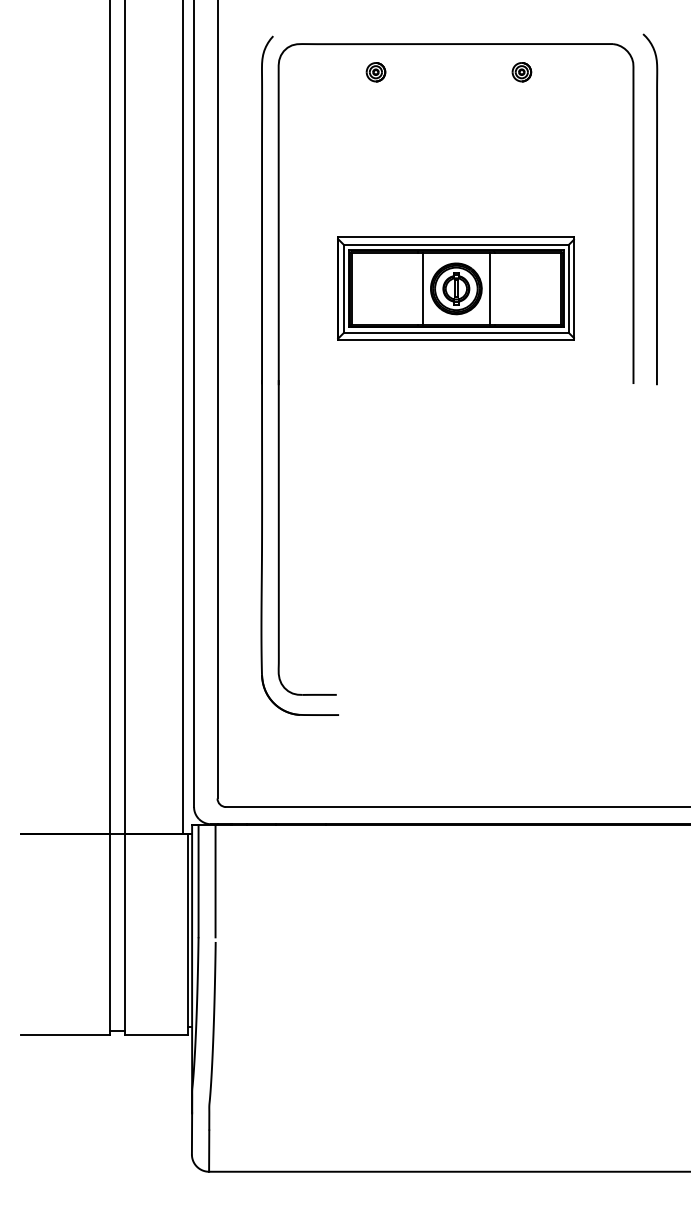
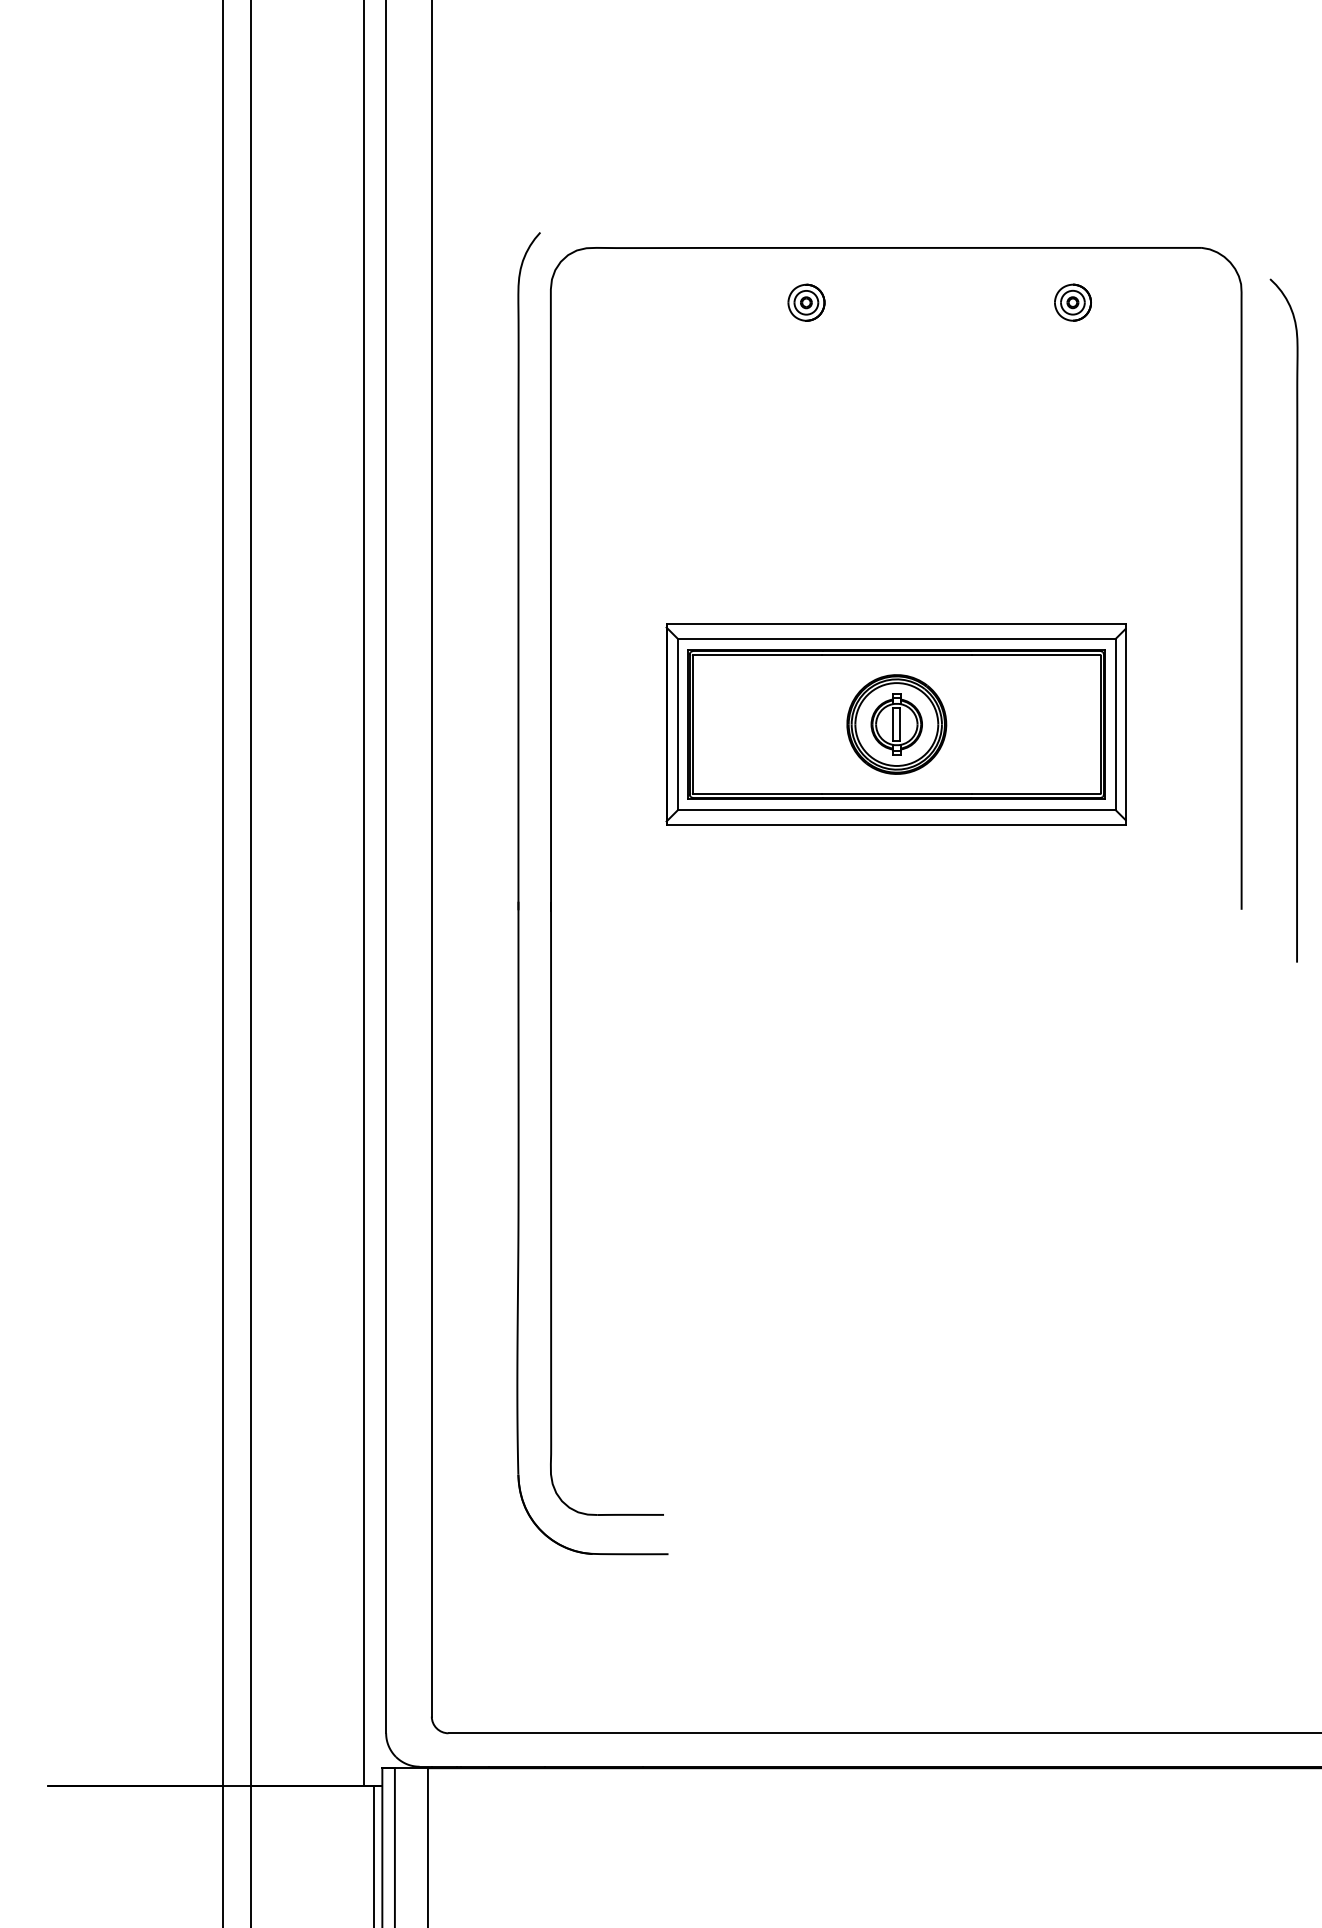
part: (375, 72) -> (805, 303), moved
part: (521, 72) -> (1072, 303), moved
curve: (656, 209) -> (1296, 620), moved
line: (422, 288) -> (830, 723), removed
line: (489, 288) -> (961, 723), removed

